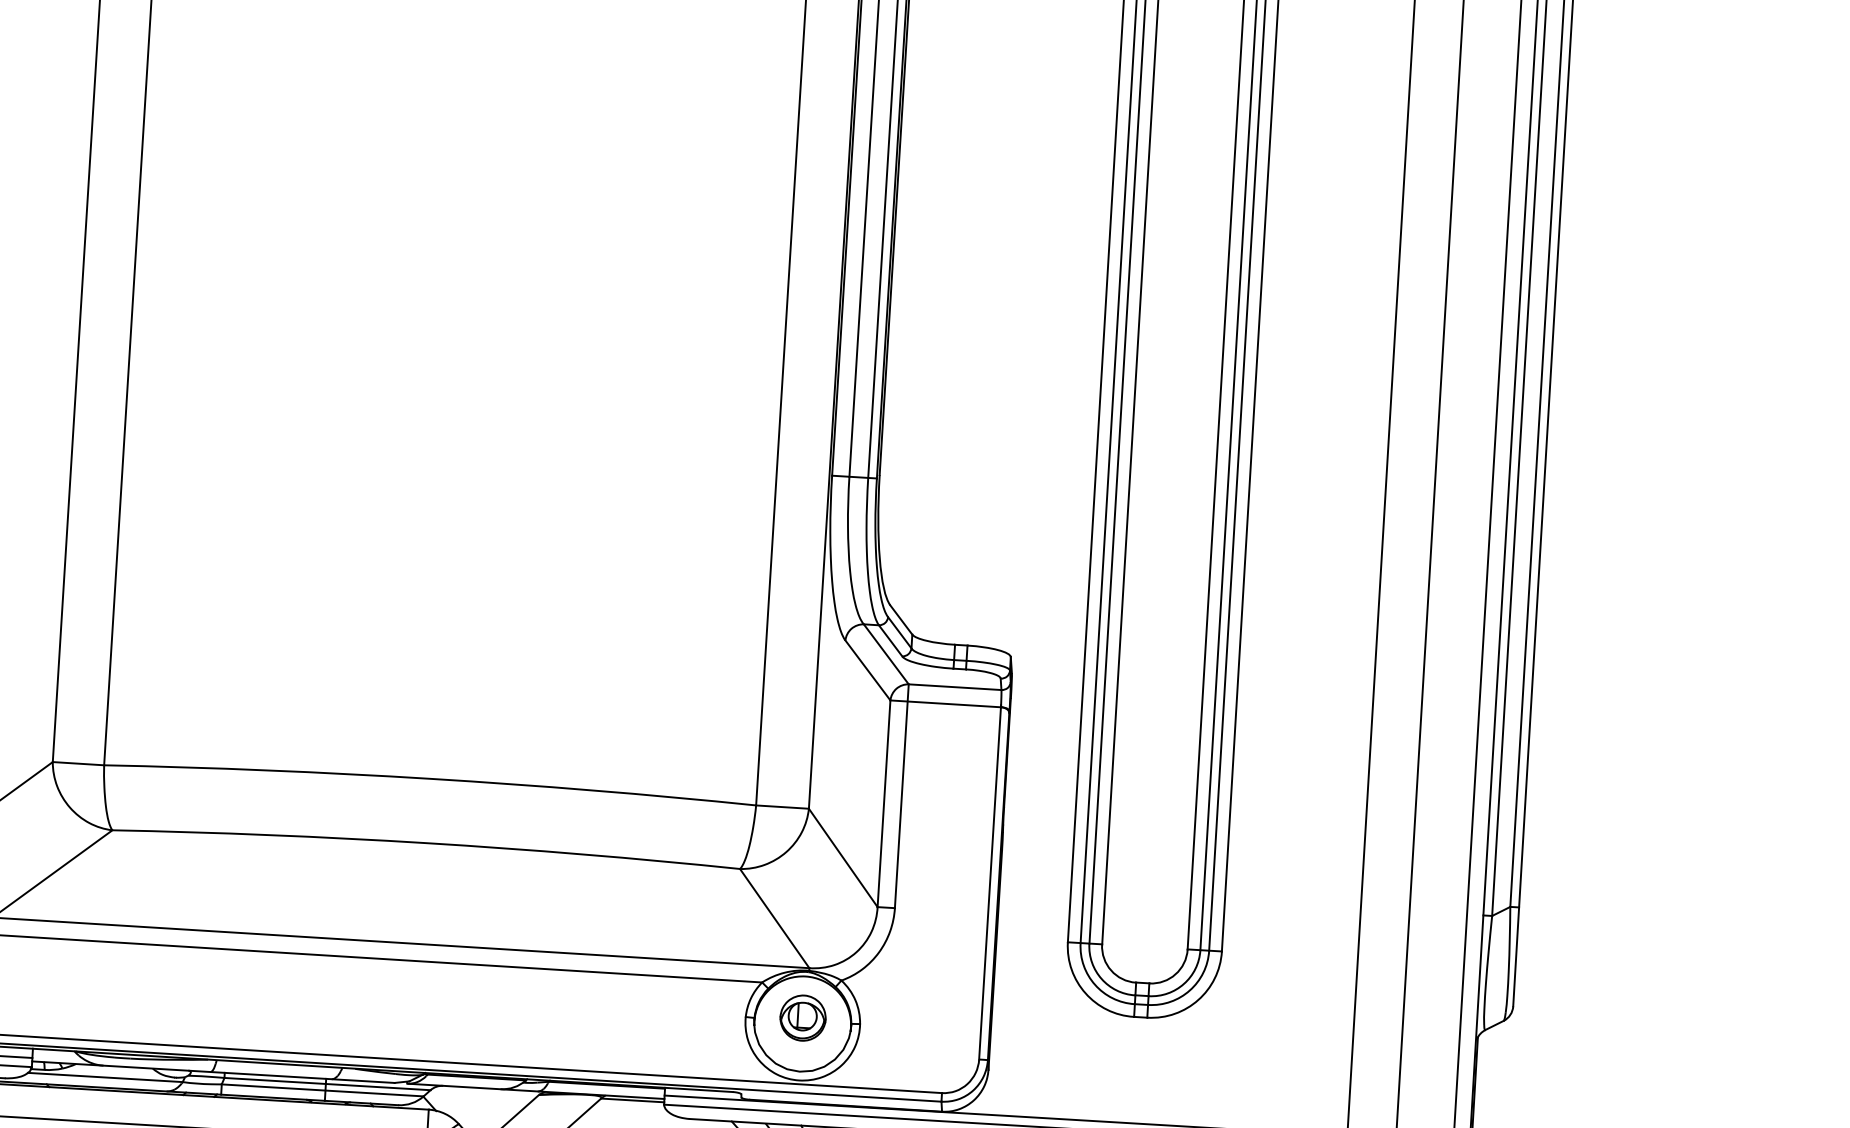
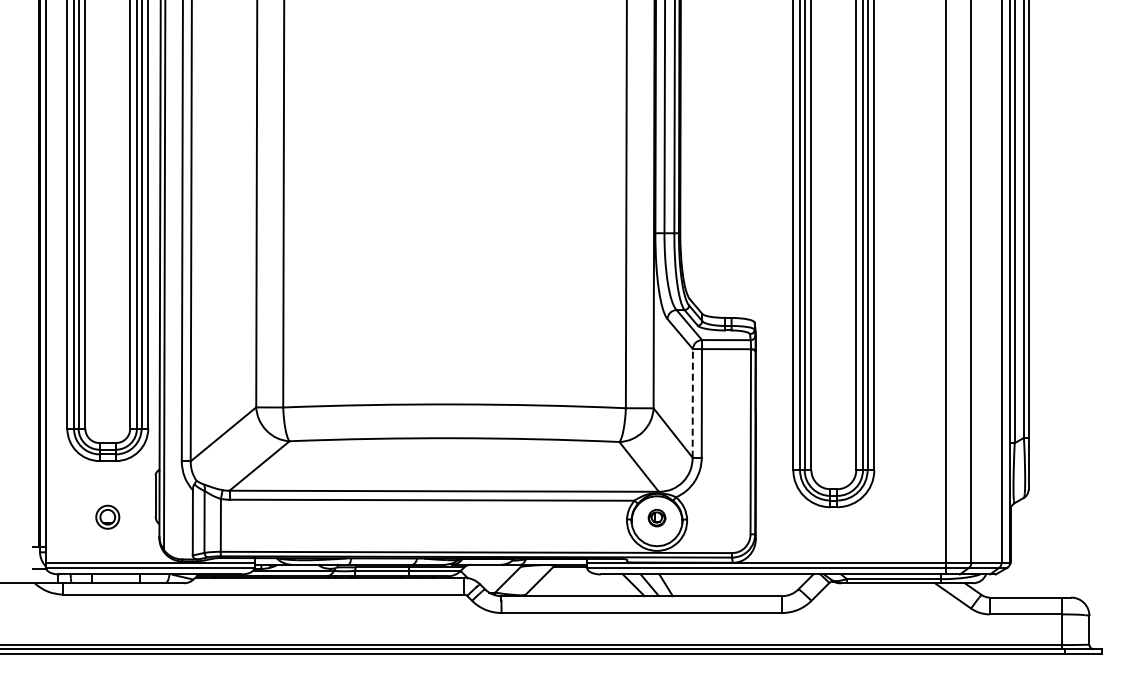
line: (883, 802) -> (692, 402), solid -> dashed
part: (802, 1016) -> (656, 517), size x0.7

